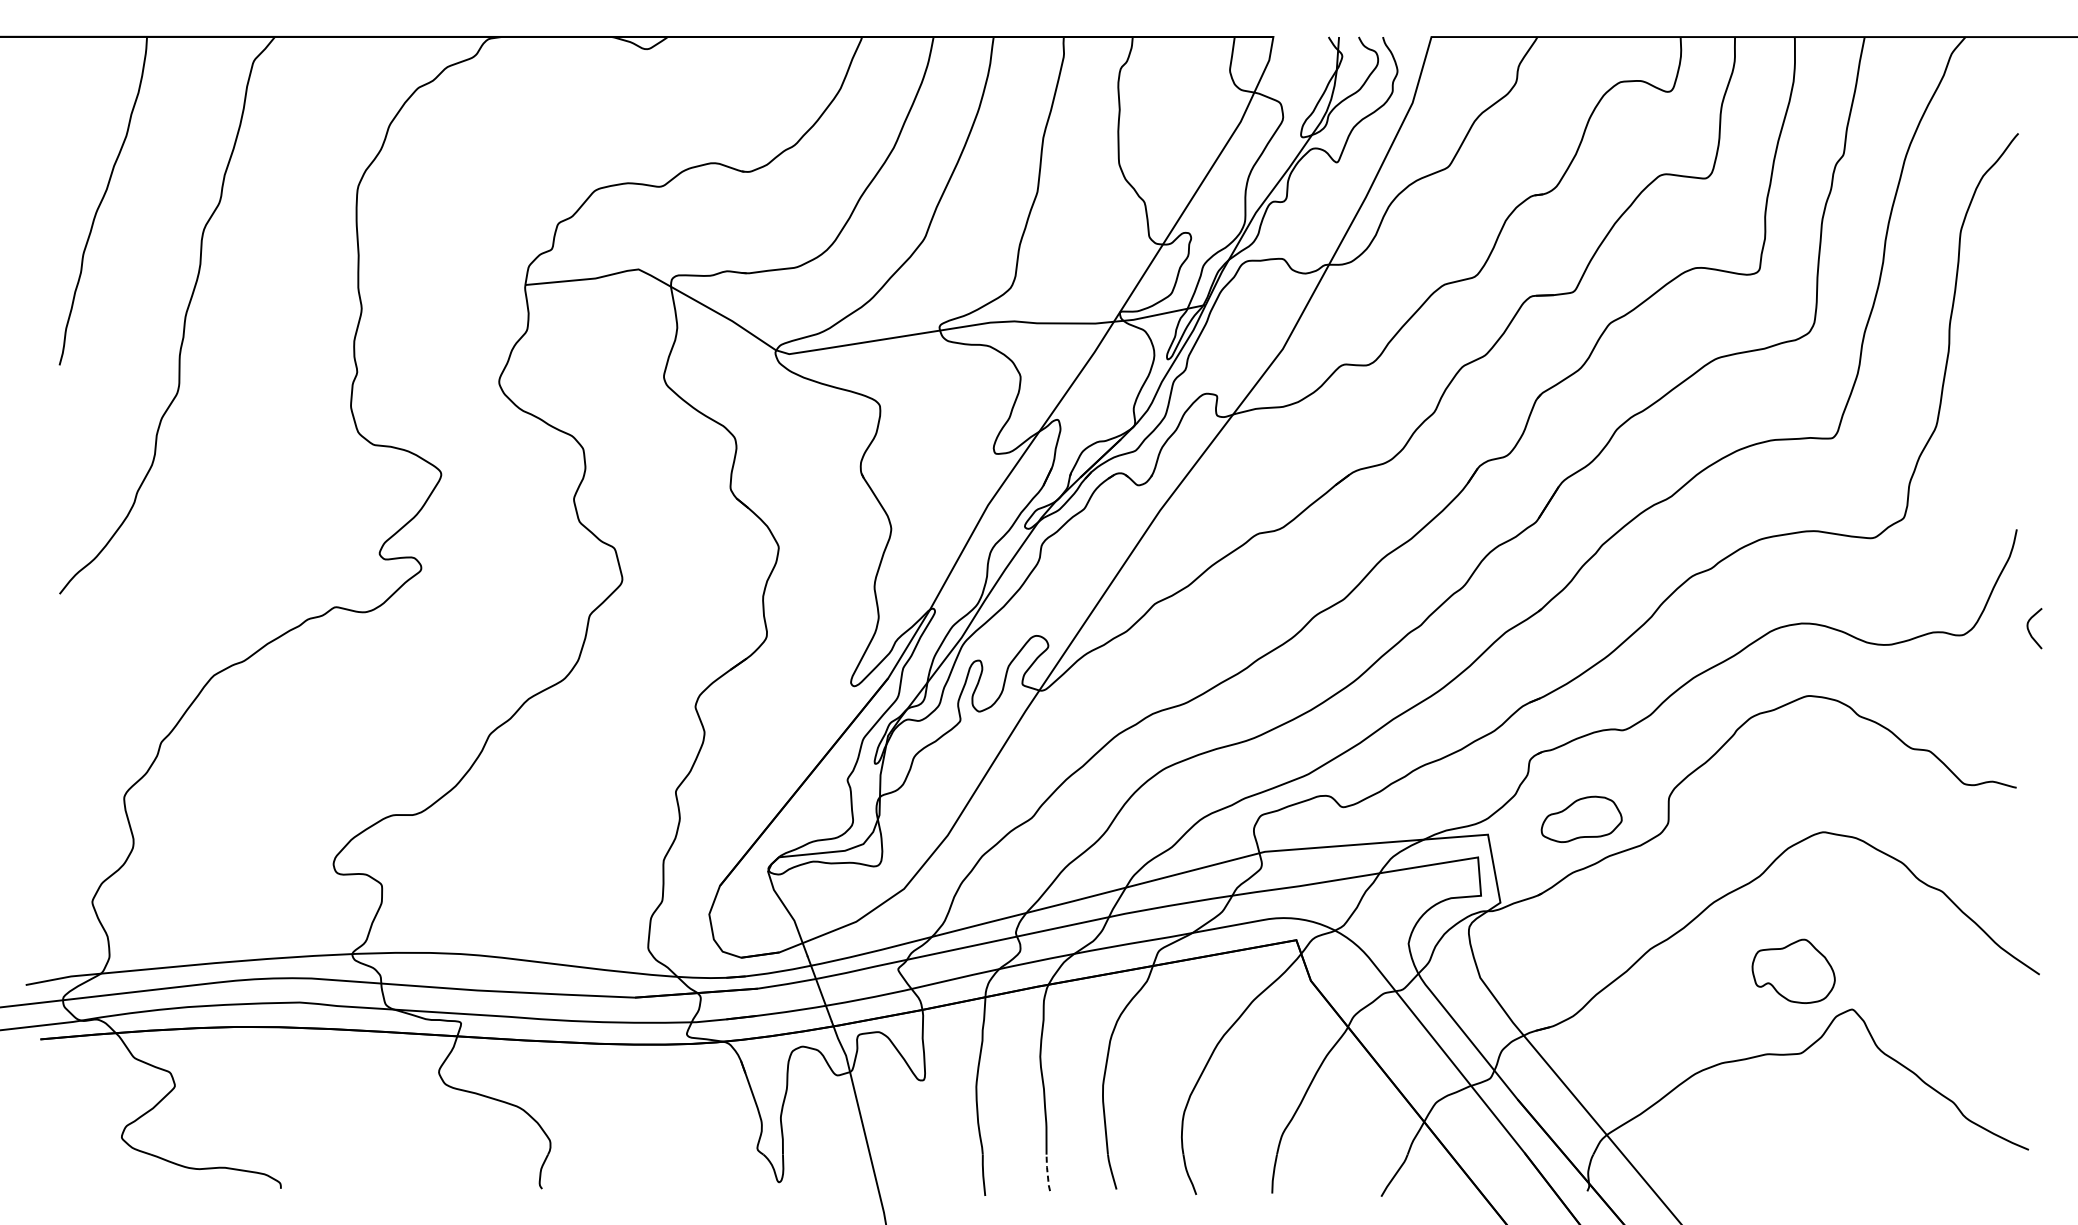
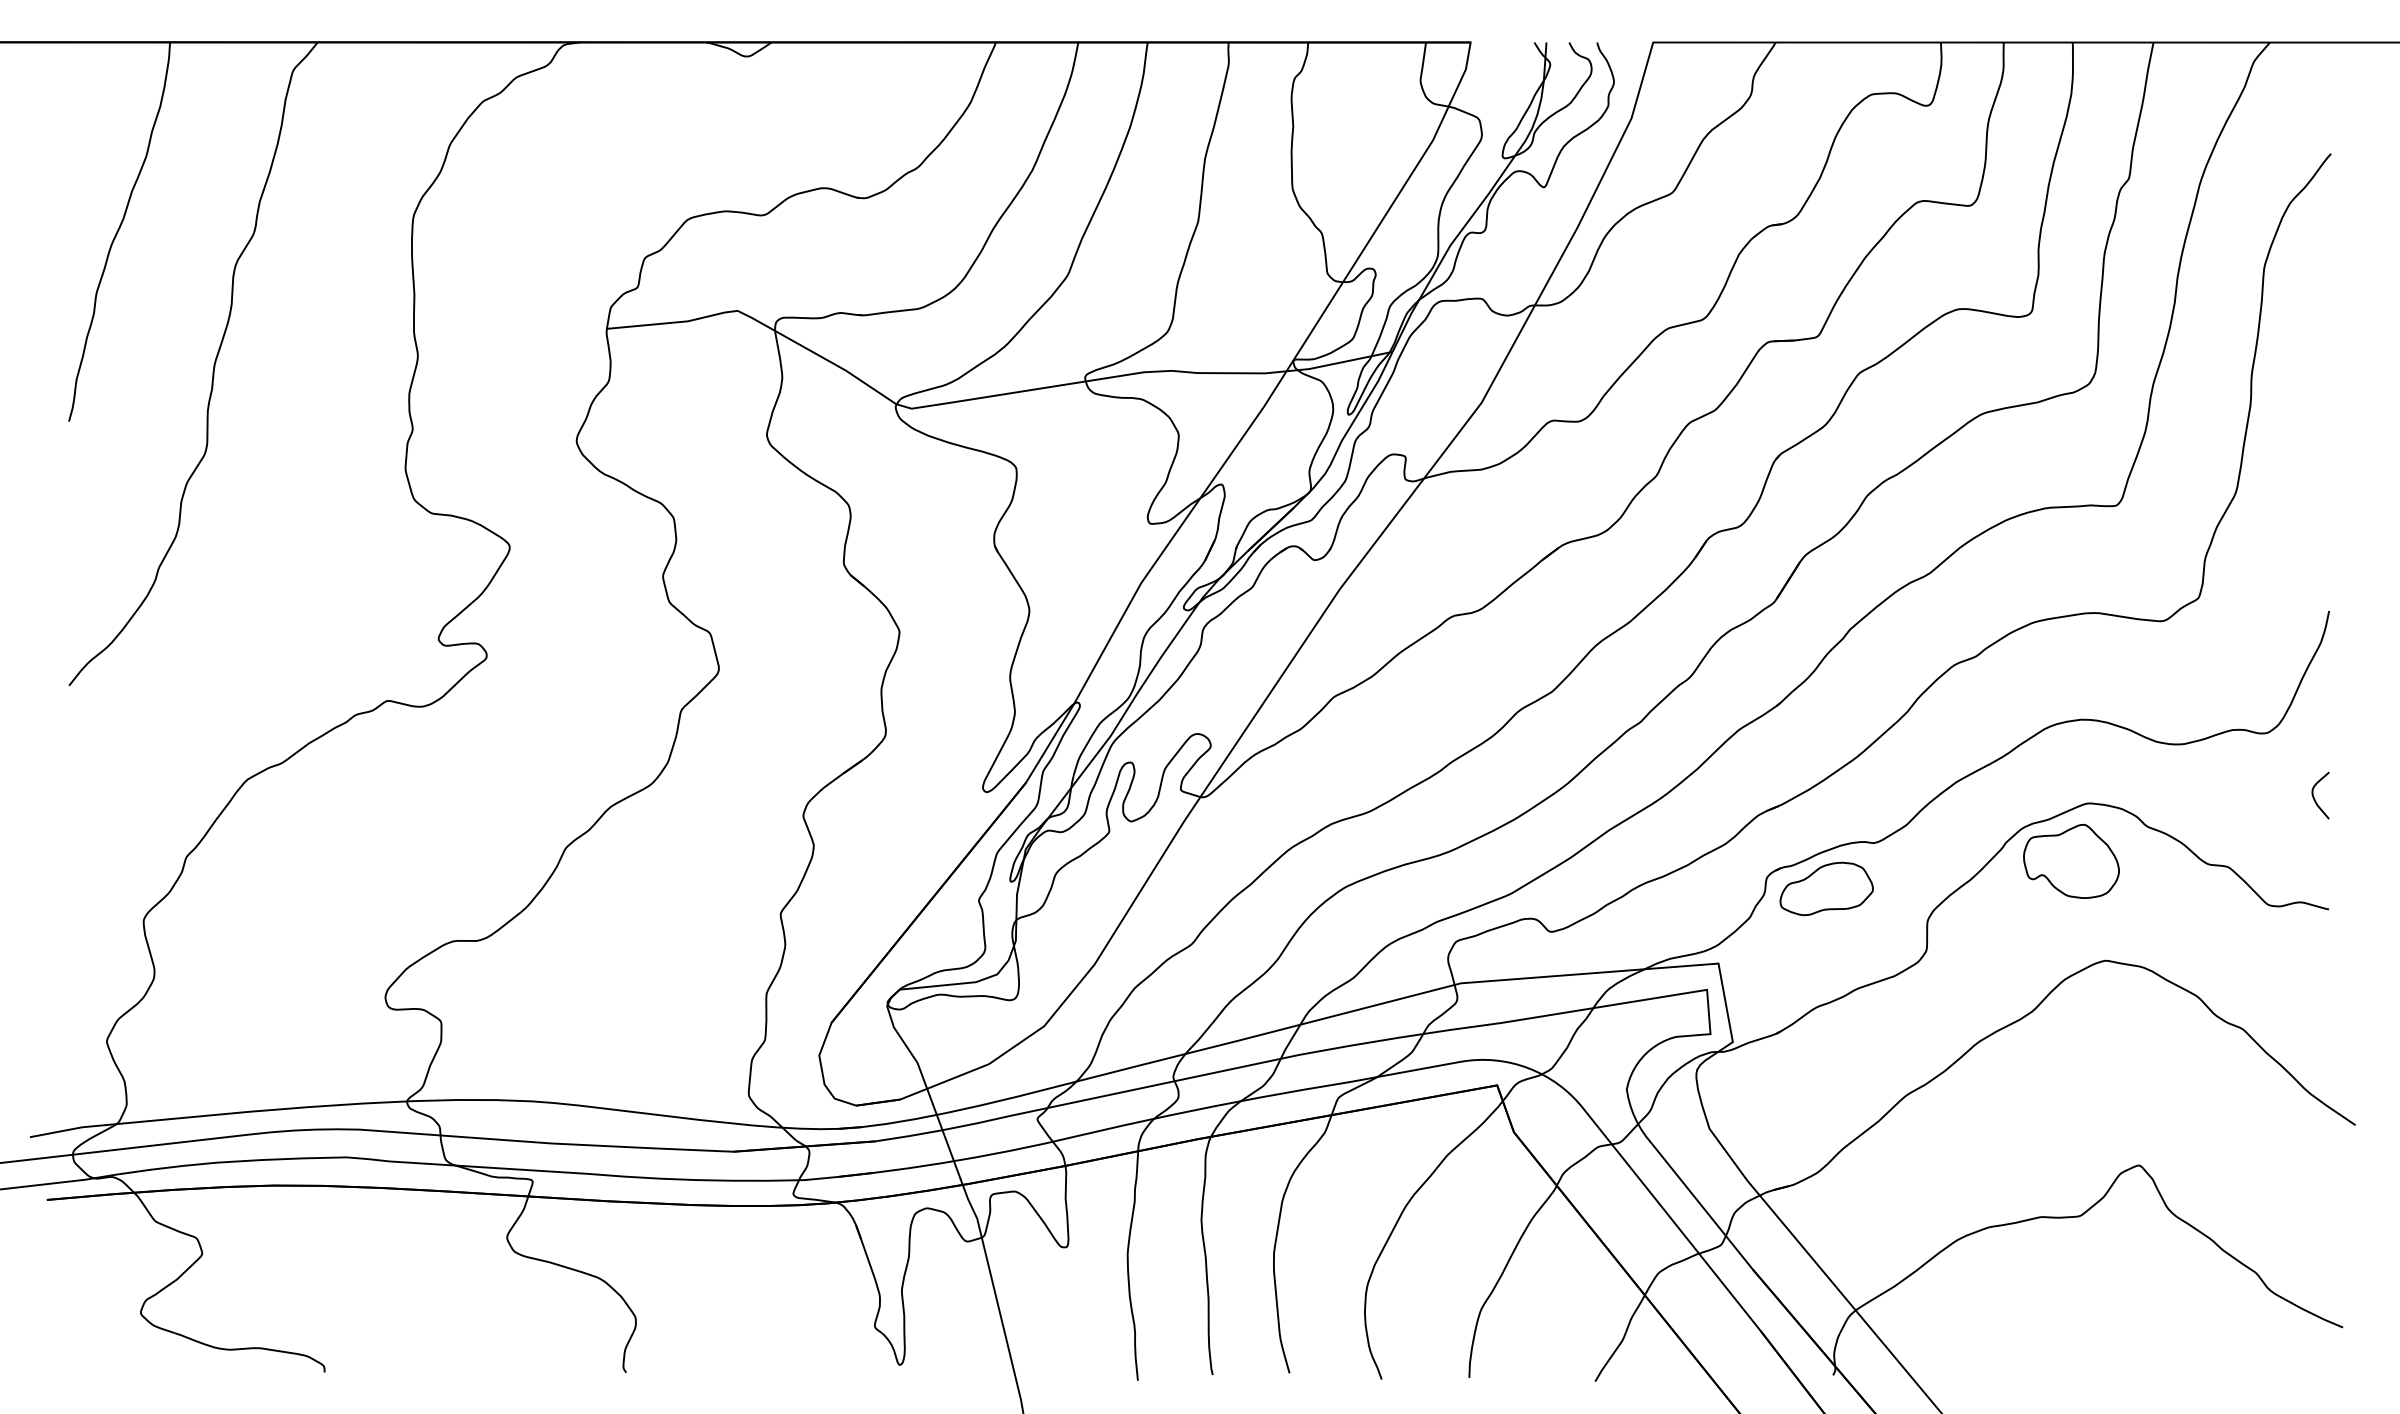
curve: (2029, 629) -> (2314, 796), moved
part: (1581, 819) -> (1826, 888), moved
part: (1793, 970) -> (2071, 860), moved
line: (1047, 1173) -> (1209, 1354), dashed -> solid

